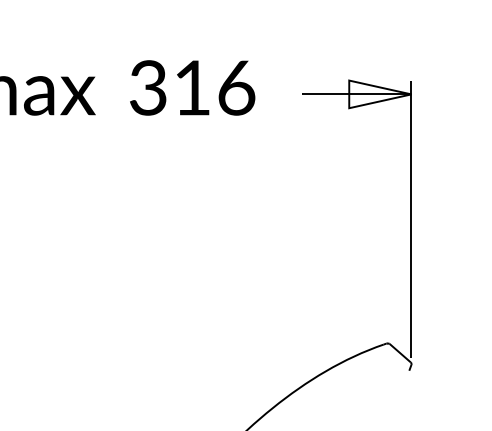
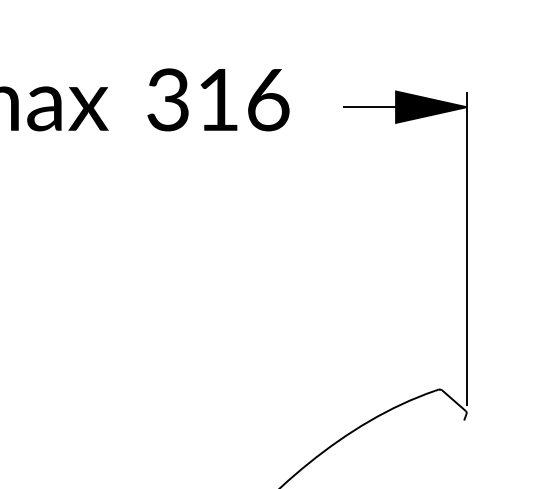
fill: (380, 94) -> (431, 107), added

